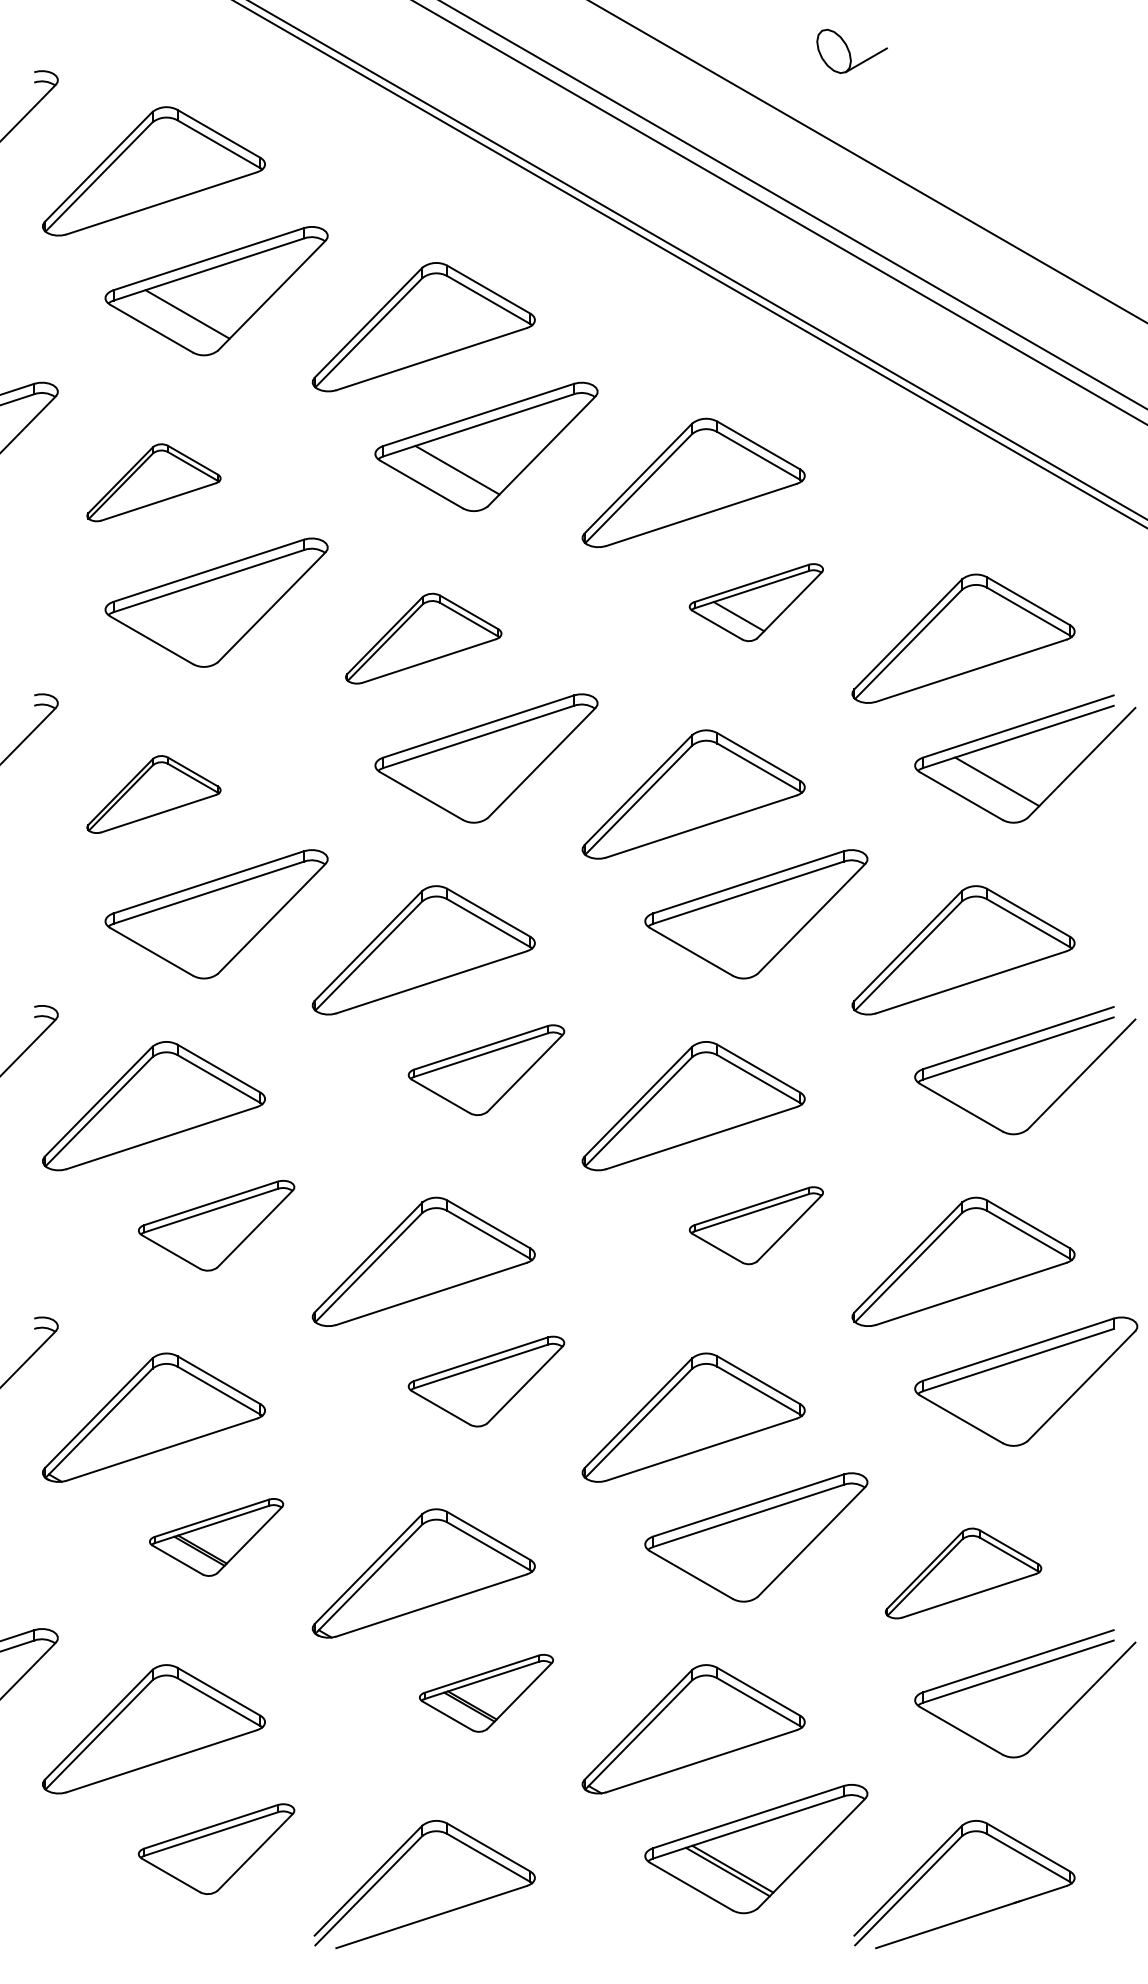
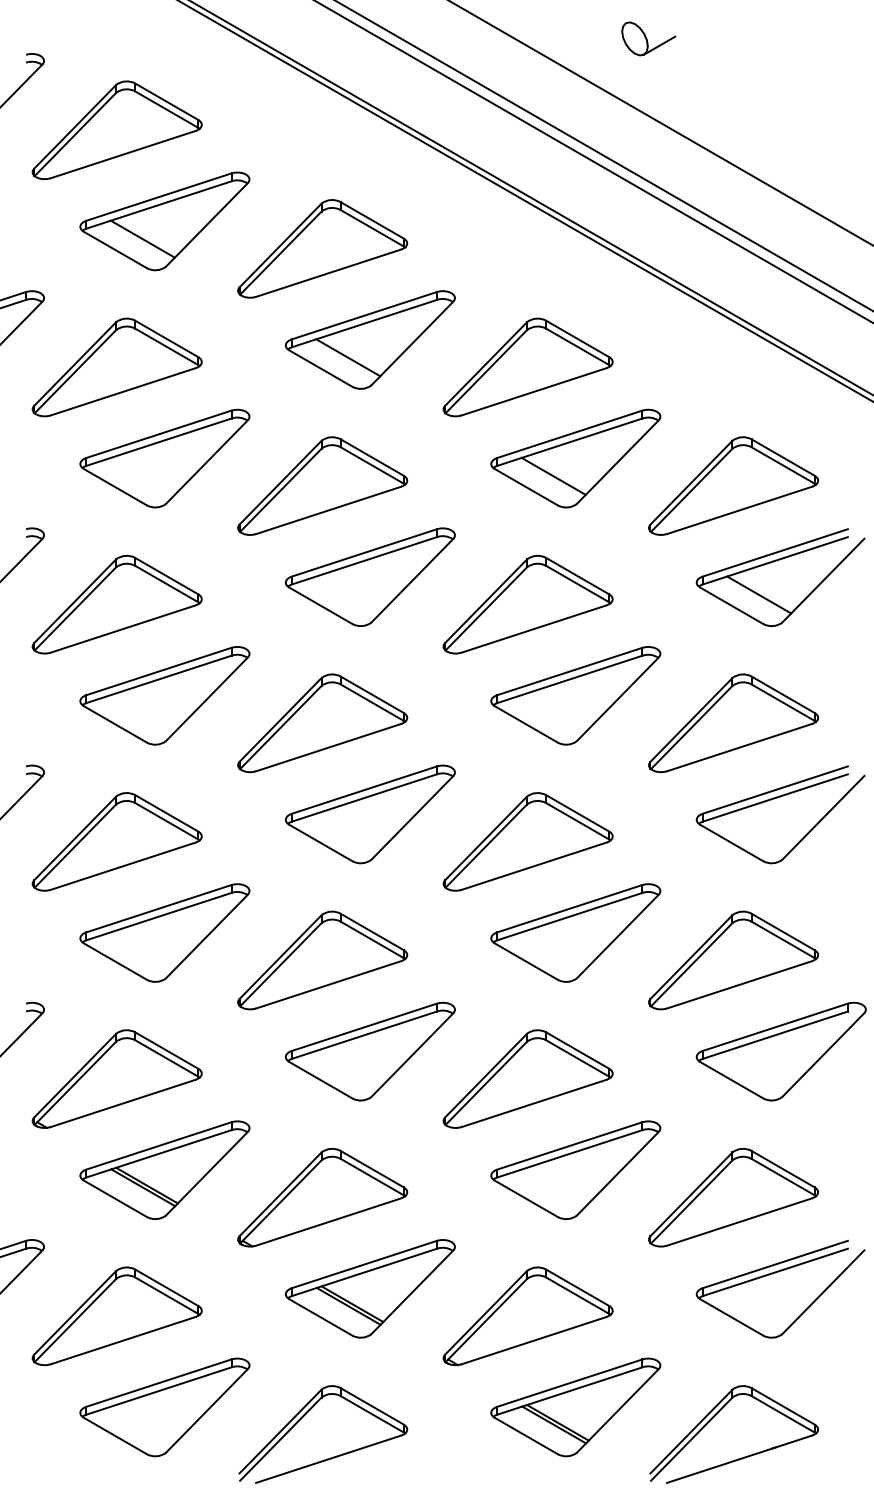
part: (153, 482) -> (116, 367), size x1.67
part: (756, 602) -> (575, 458), size x1.67
part: (423, 638) -> (322, 485), size x1.43
part: (153, 794) -> (116, 604), size x1.67
part: (486, 1070) -> (370, 814), size x1.43
part: (216, 1225) -> (164, 932), size x1.43
part: (756, 1225) -> (575, 932), size x1.67
part: (486, 1381) -> (370, 1051), size x1.43
part: (216, 1537) -> (164, 1170), size x1.67
part: (963, 1573) -> (733, 1197), size x1.43
part: (486, 1693) -> (370, 1289), size x1.67
part: (216, 1849) -> (164, 1407), size x1.43

